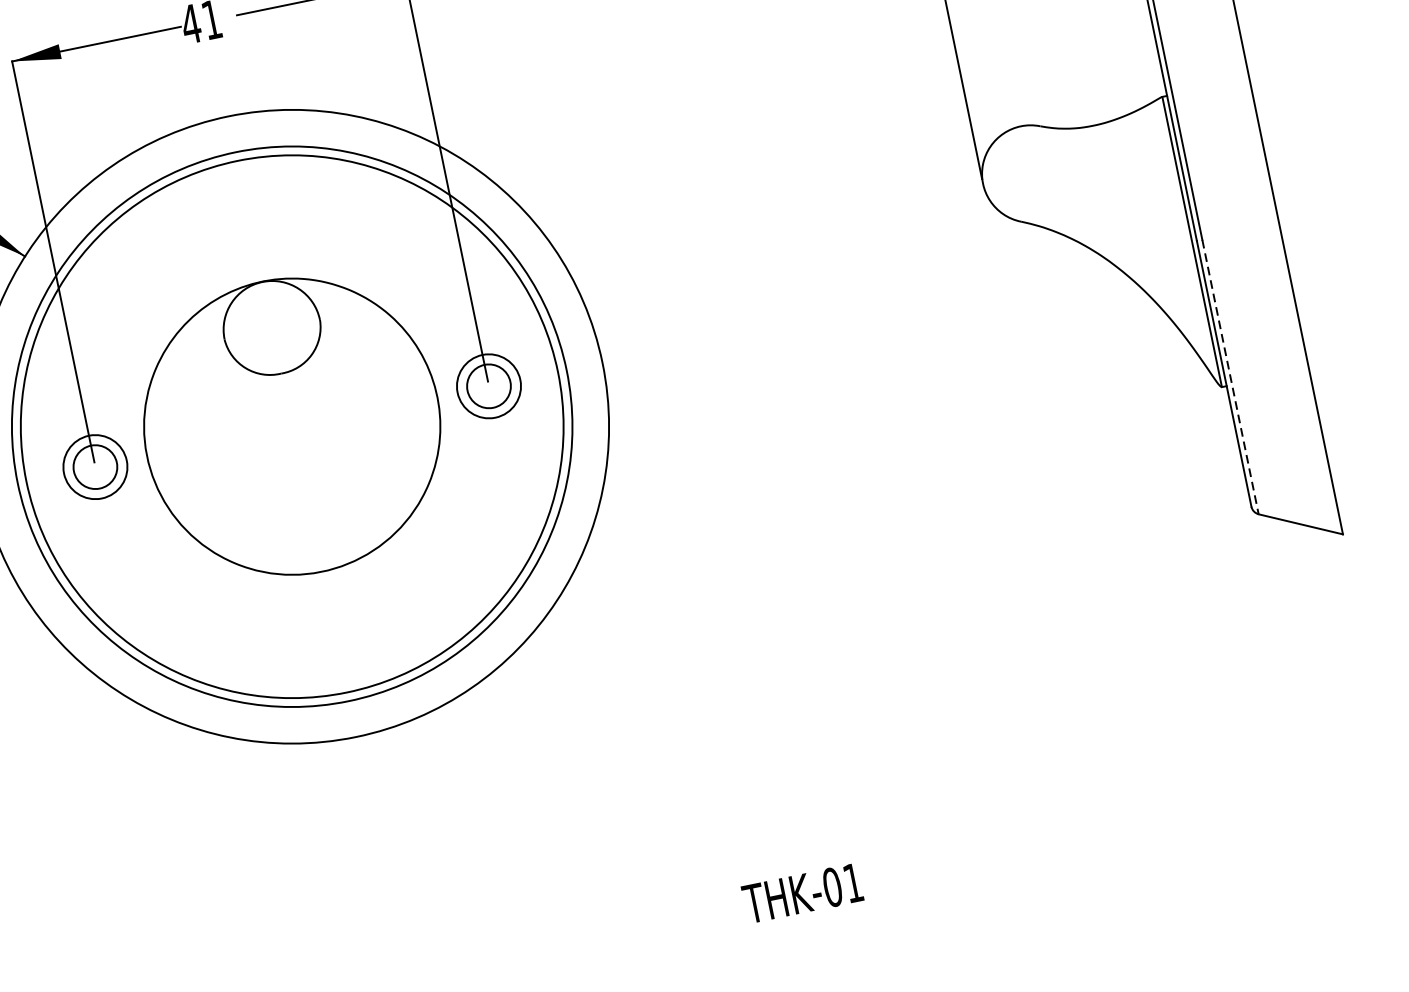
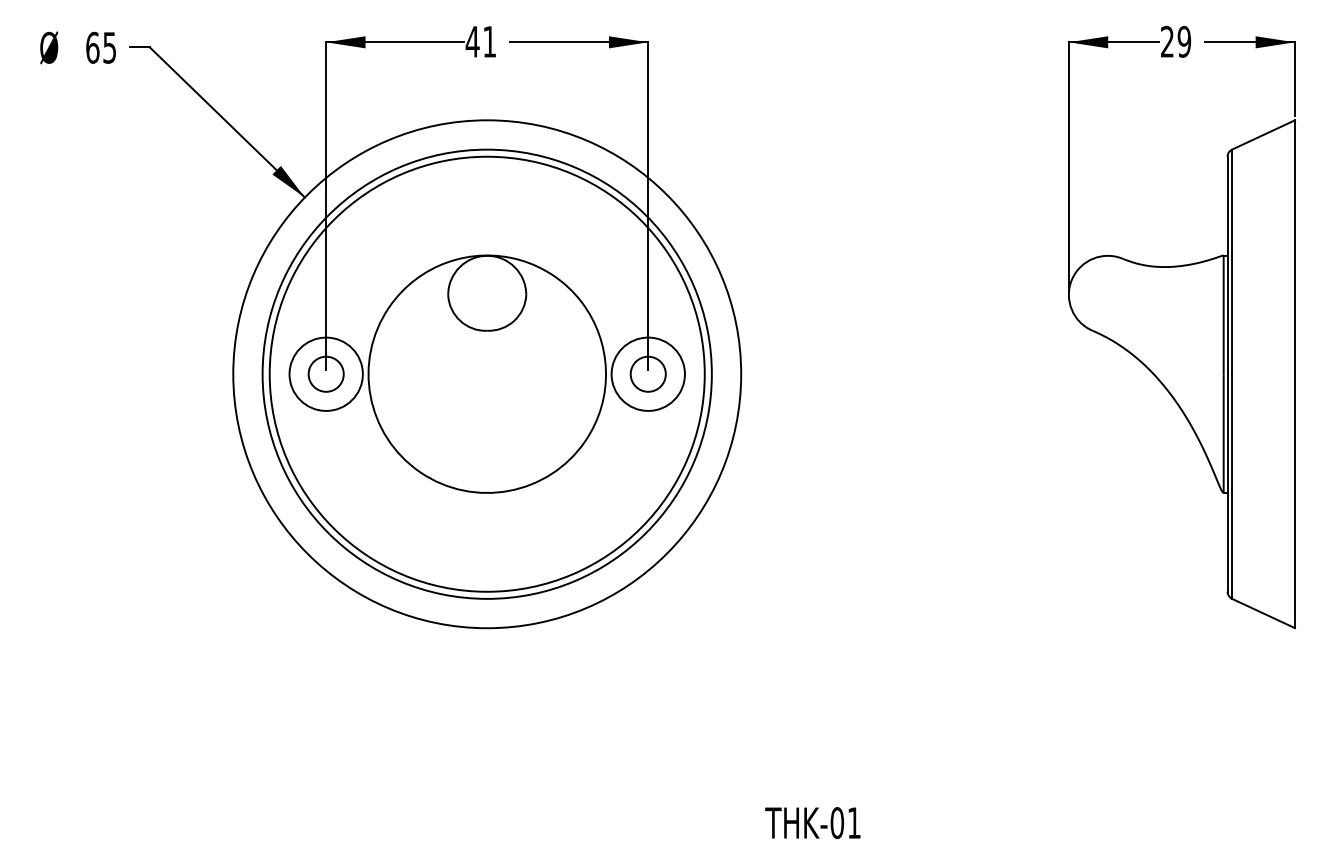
line: (1231, 378) -> (1232, 487), dashed -> solid
circle: (487, 385) -> (647, 373), size x1.43
circle: (94, 466) -> (325, 373), size x1.43

